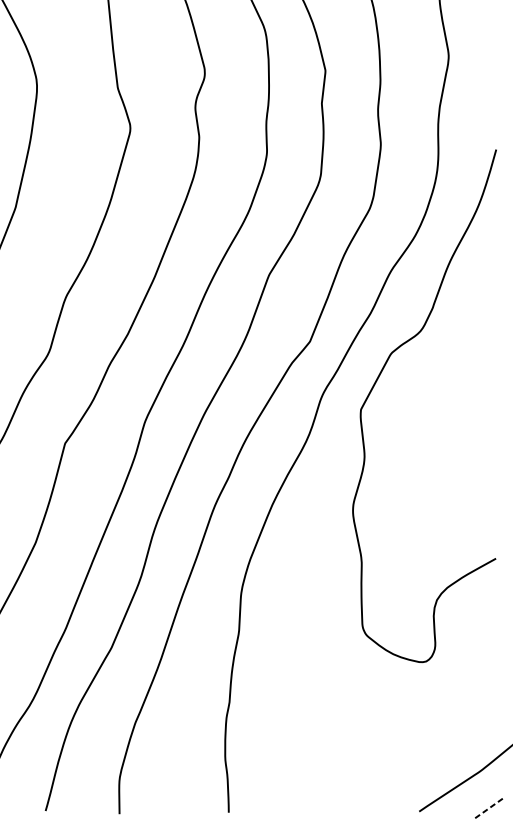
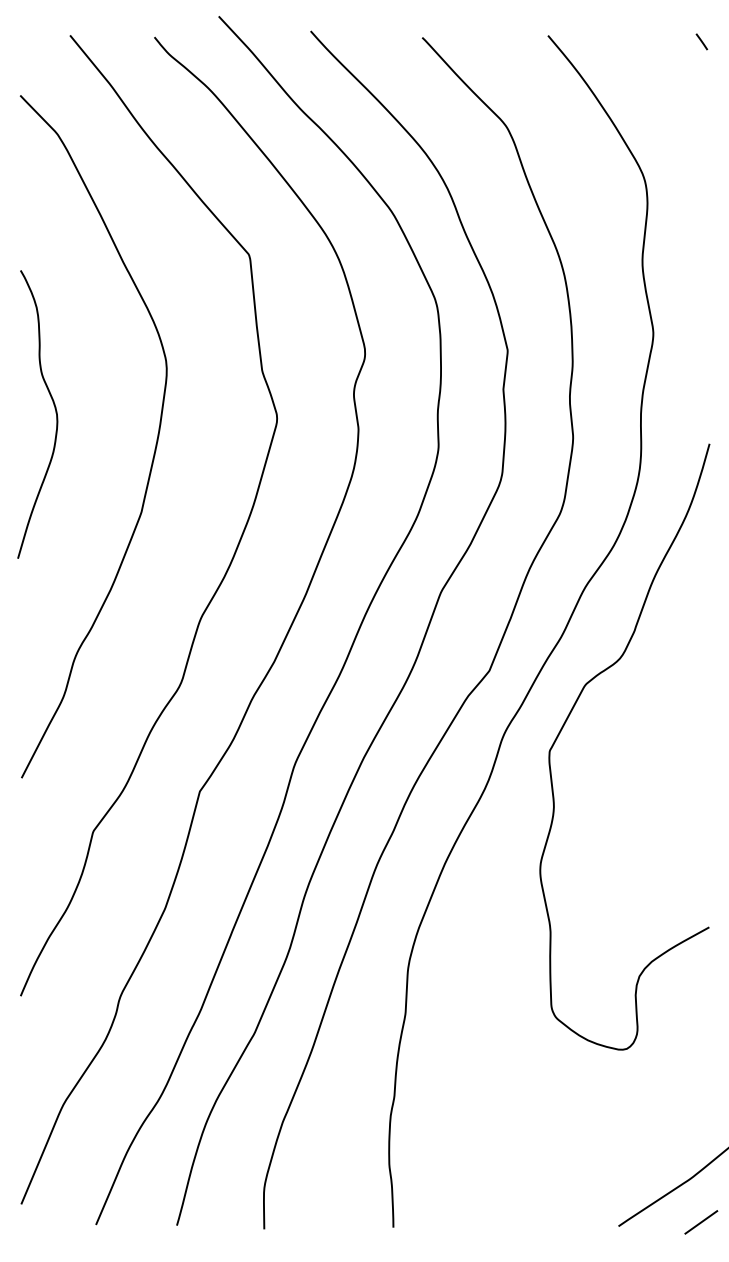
line: (489, 808) -> (701, 1222), dashed -> solid

